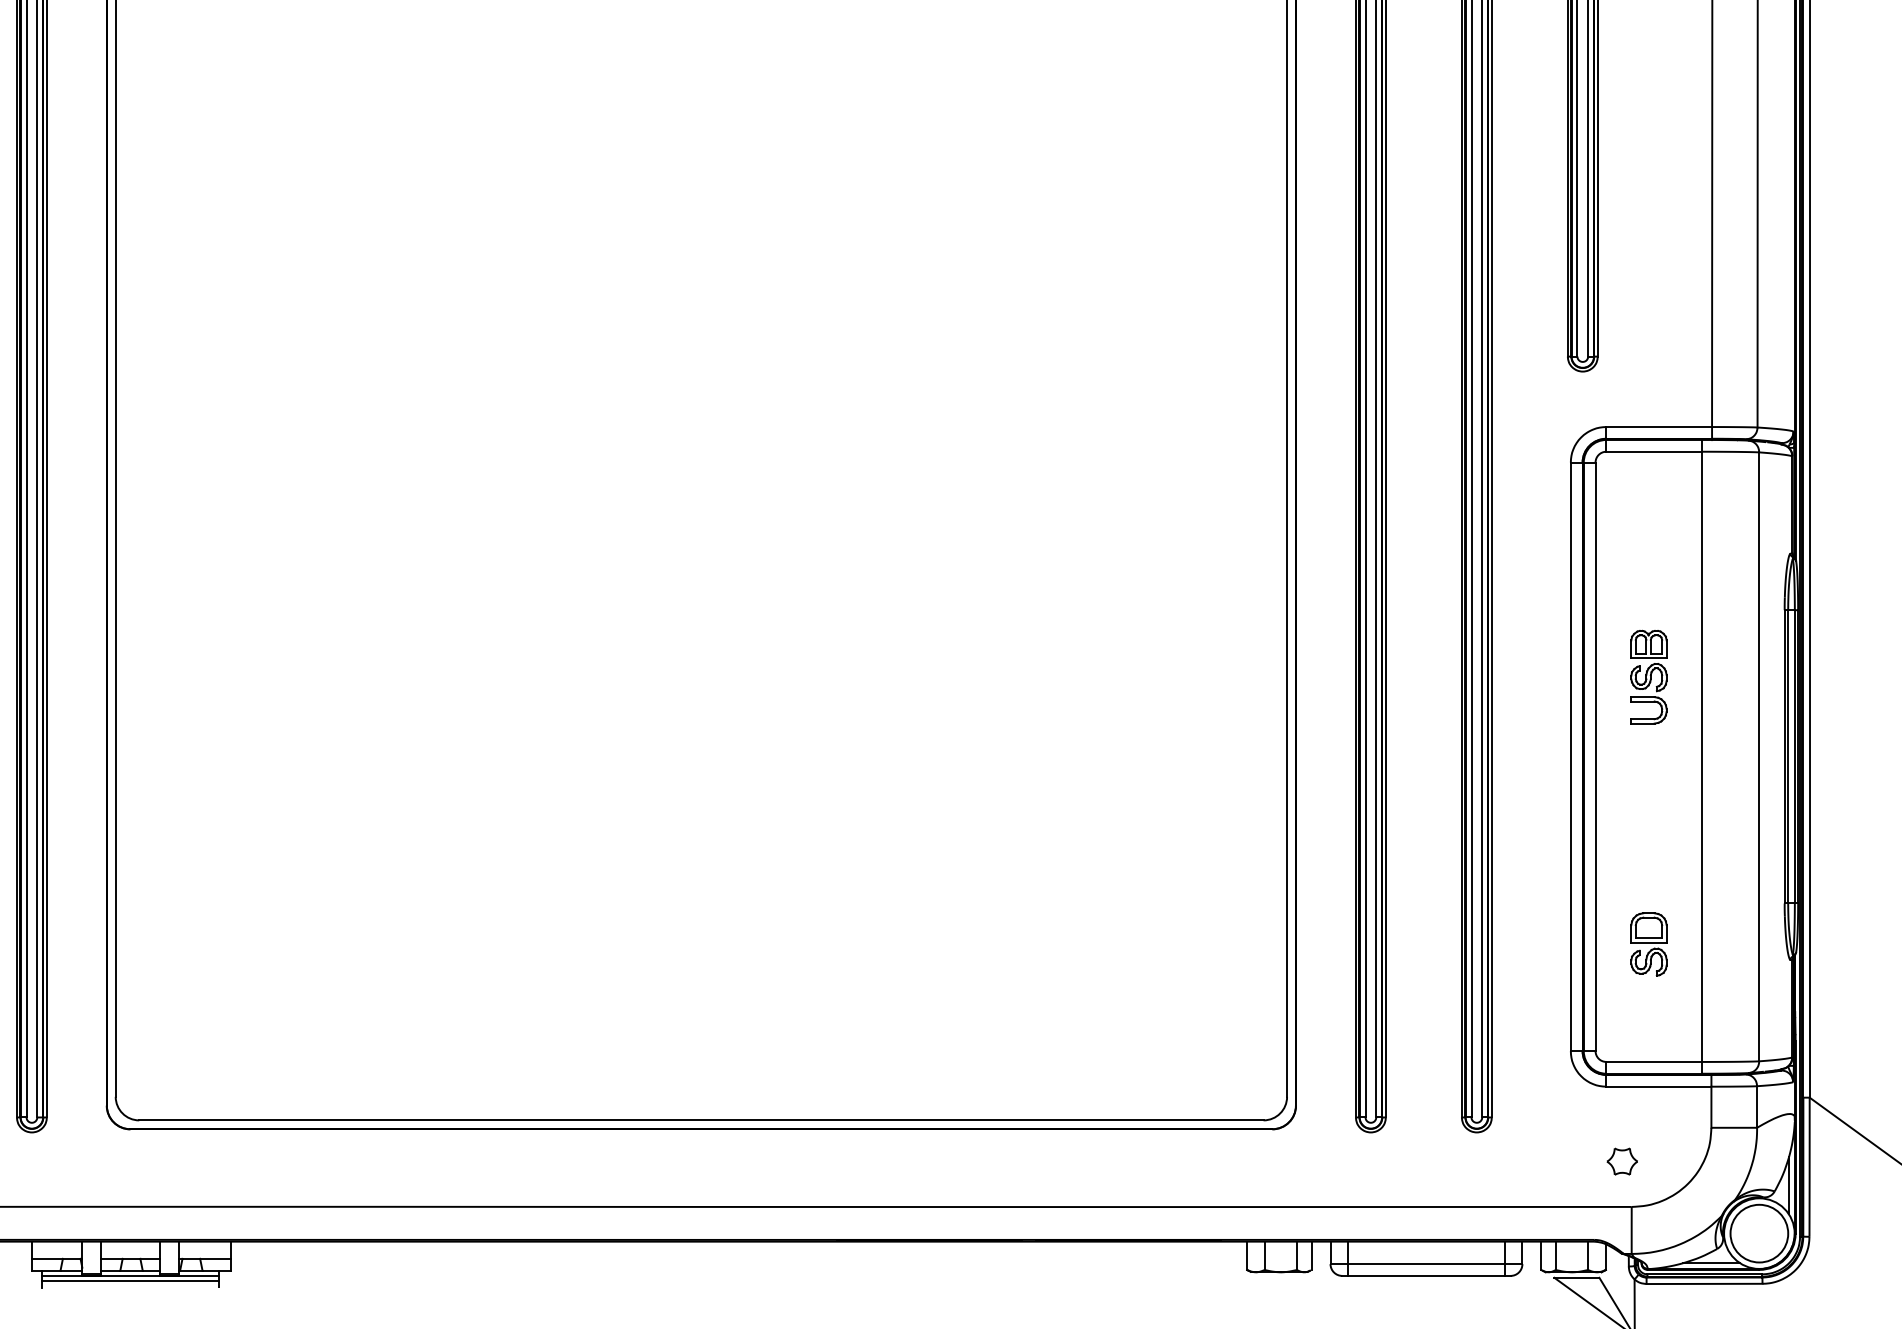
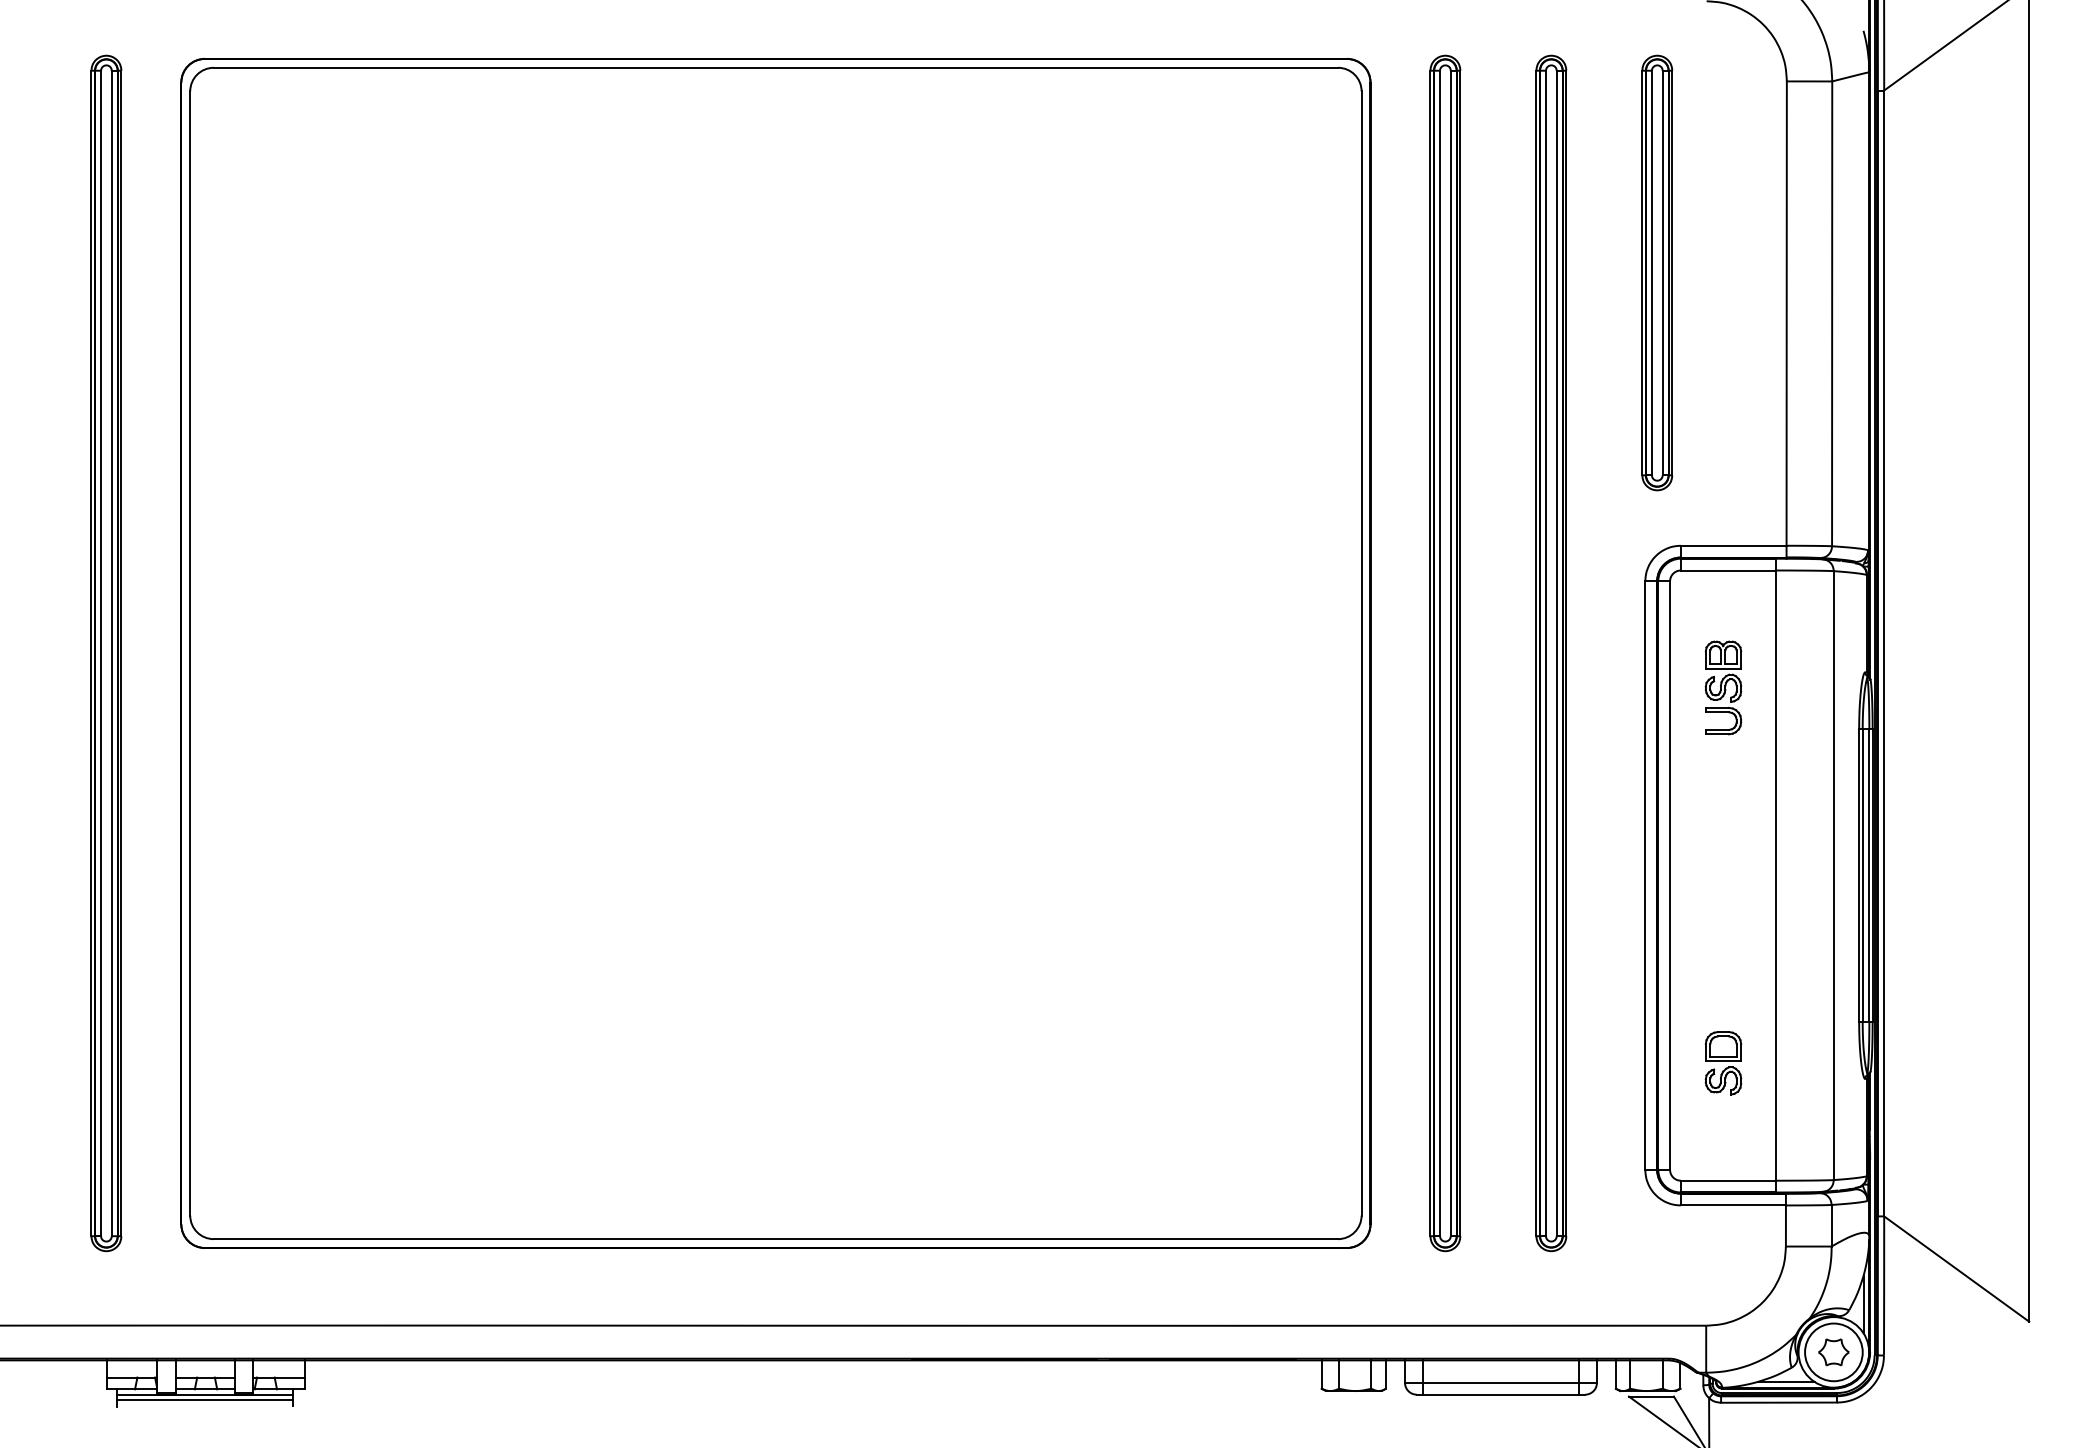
part: (1648, 676) -> (1723, 687), moved
part: (1621, 1161) -> (1833, 1352), moved

